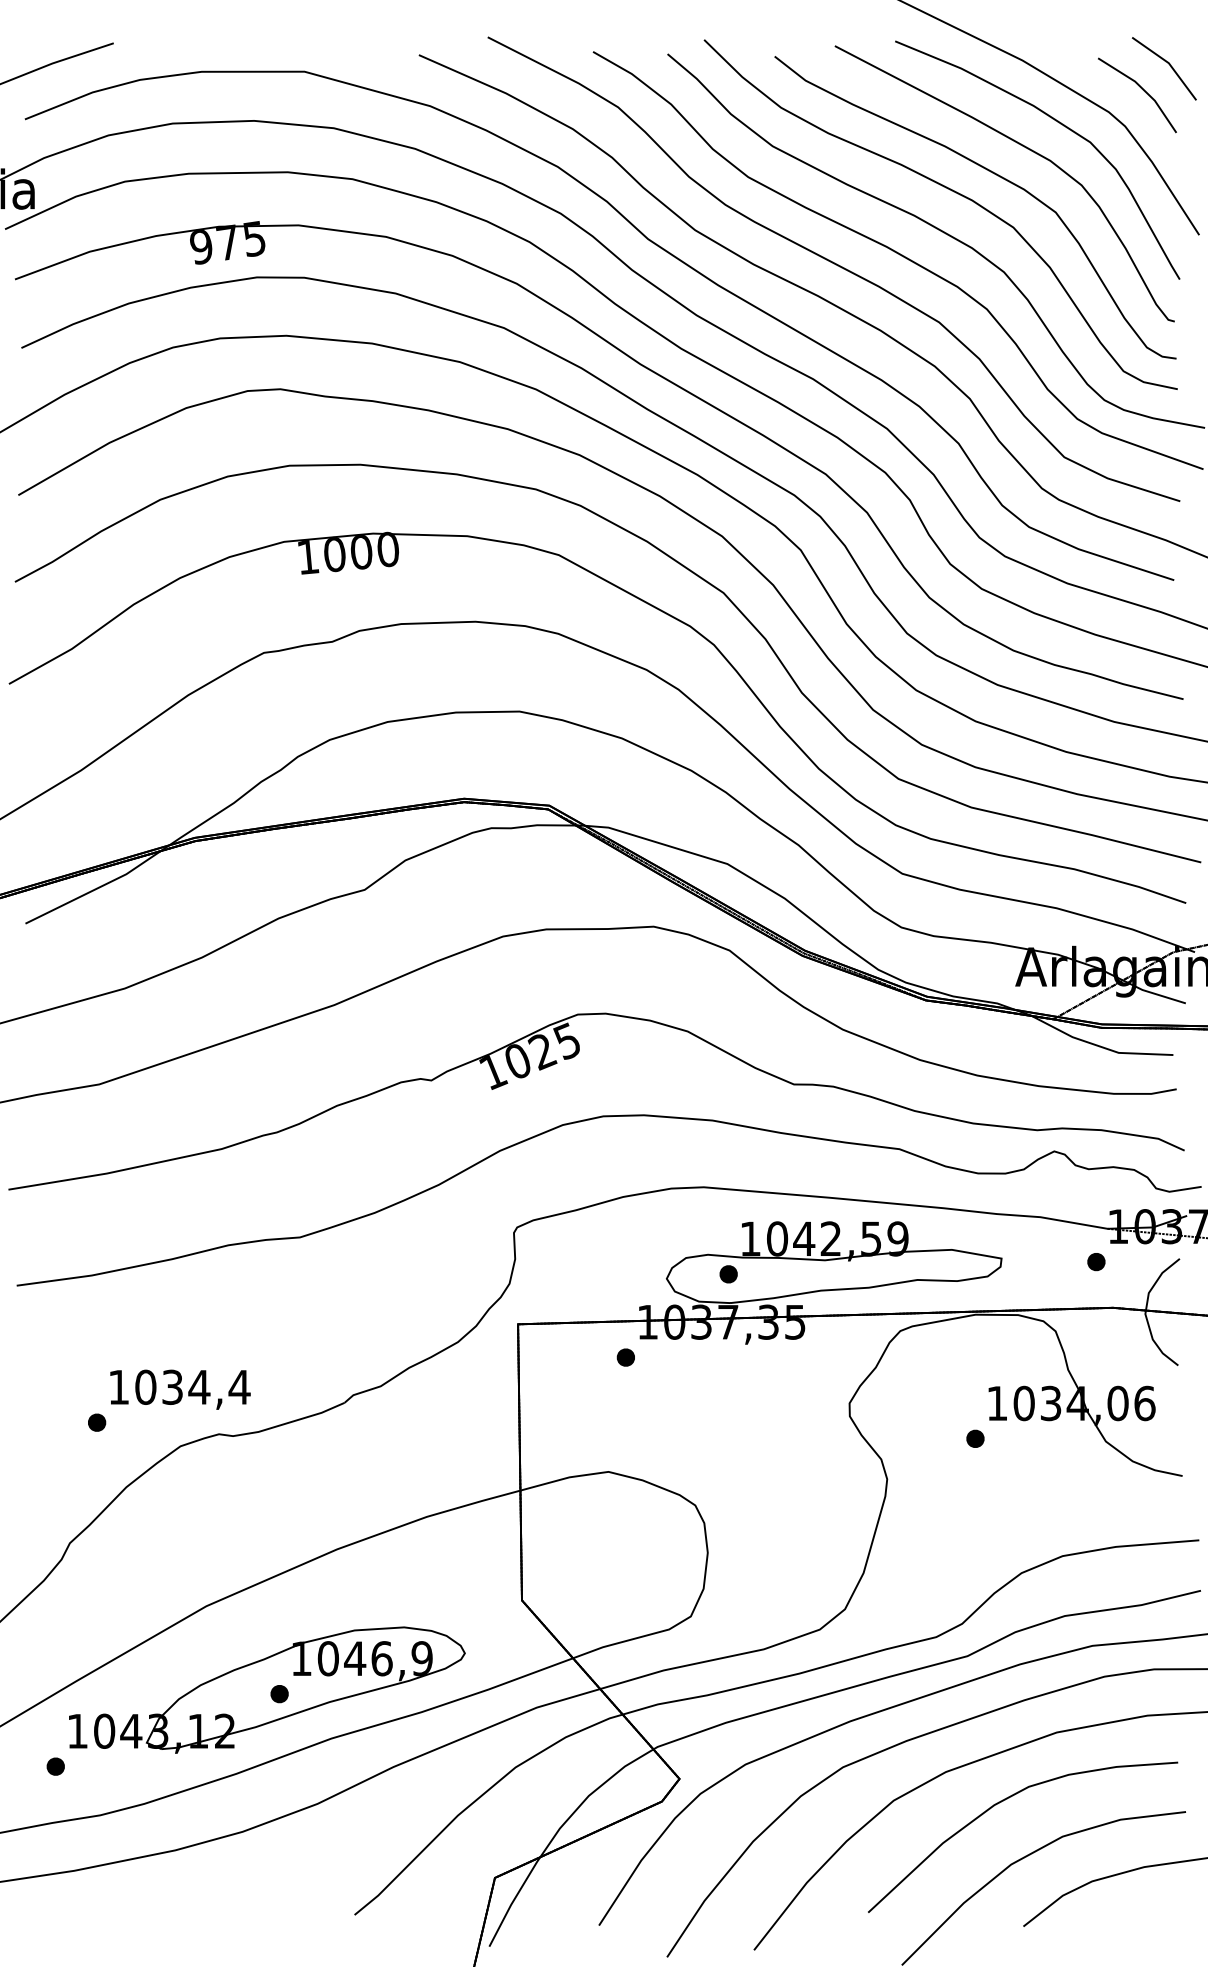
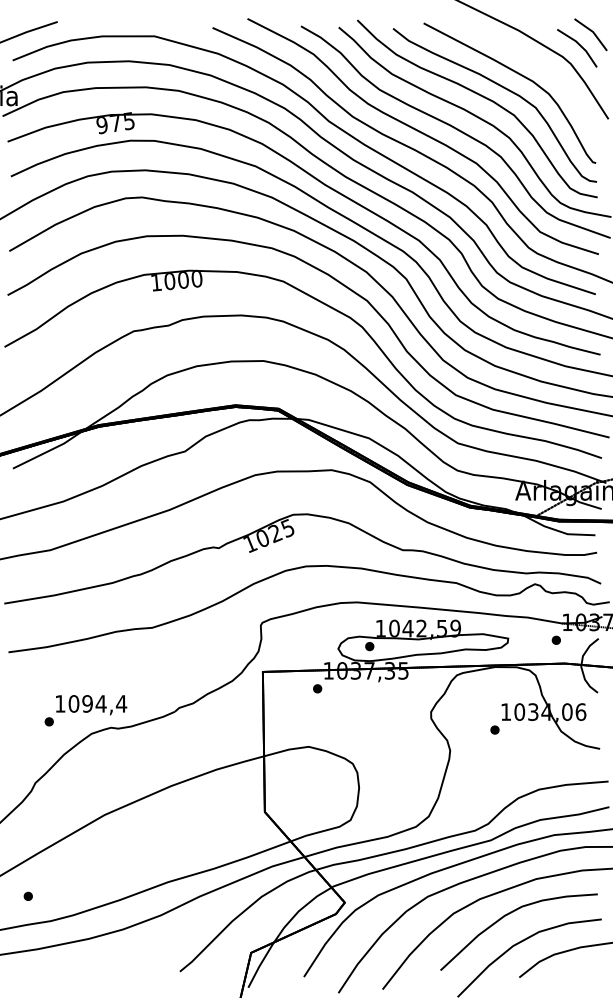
curve: (1059, 125) -> (537, 63), removed
text: (172, 1386) -> (87, 703), 1034,4 -> 1094,4
part: (267, 1688) -> (135, 856), removed

